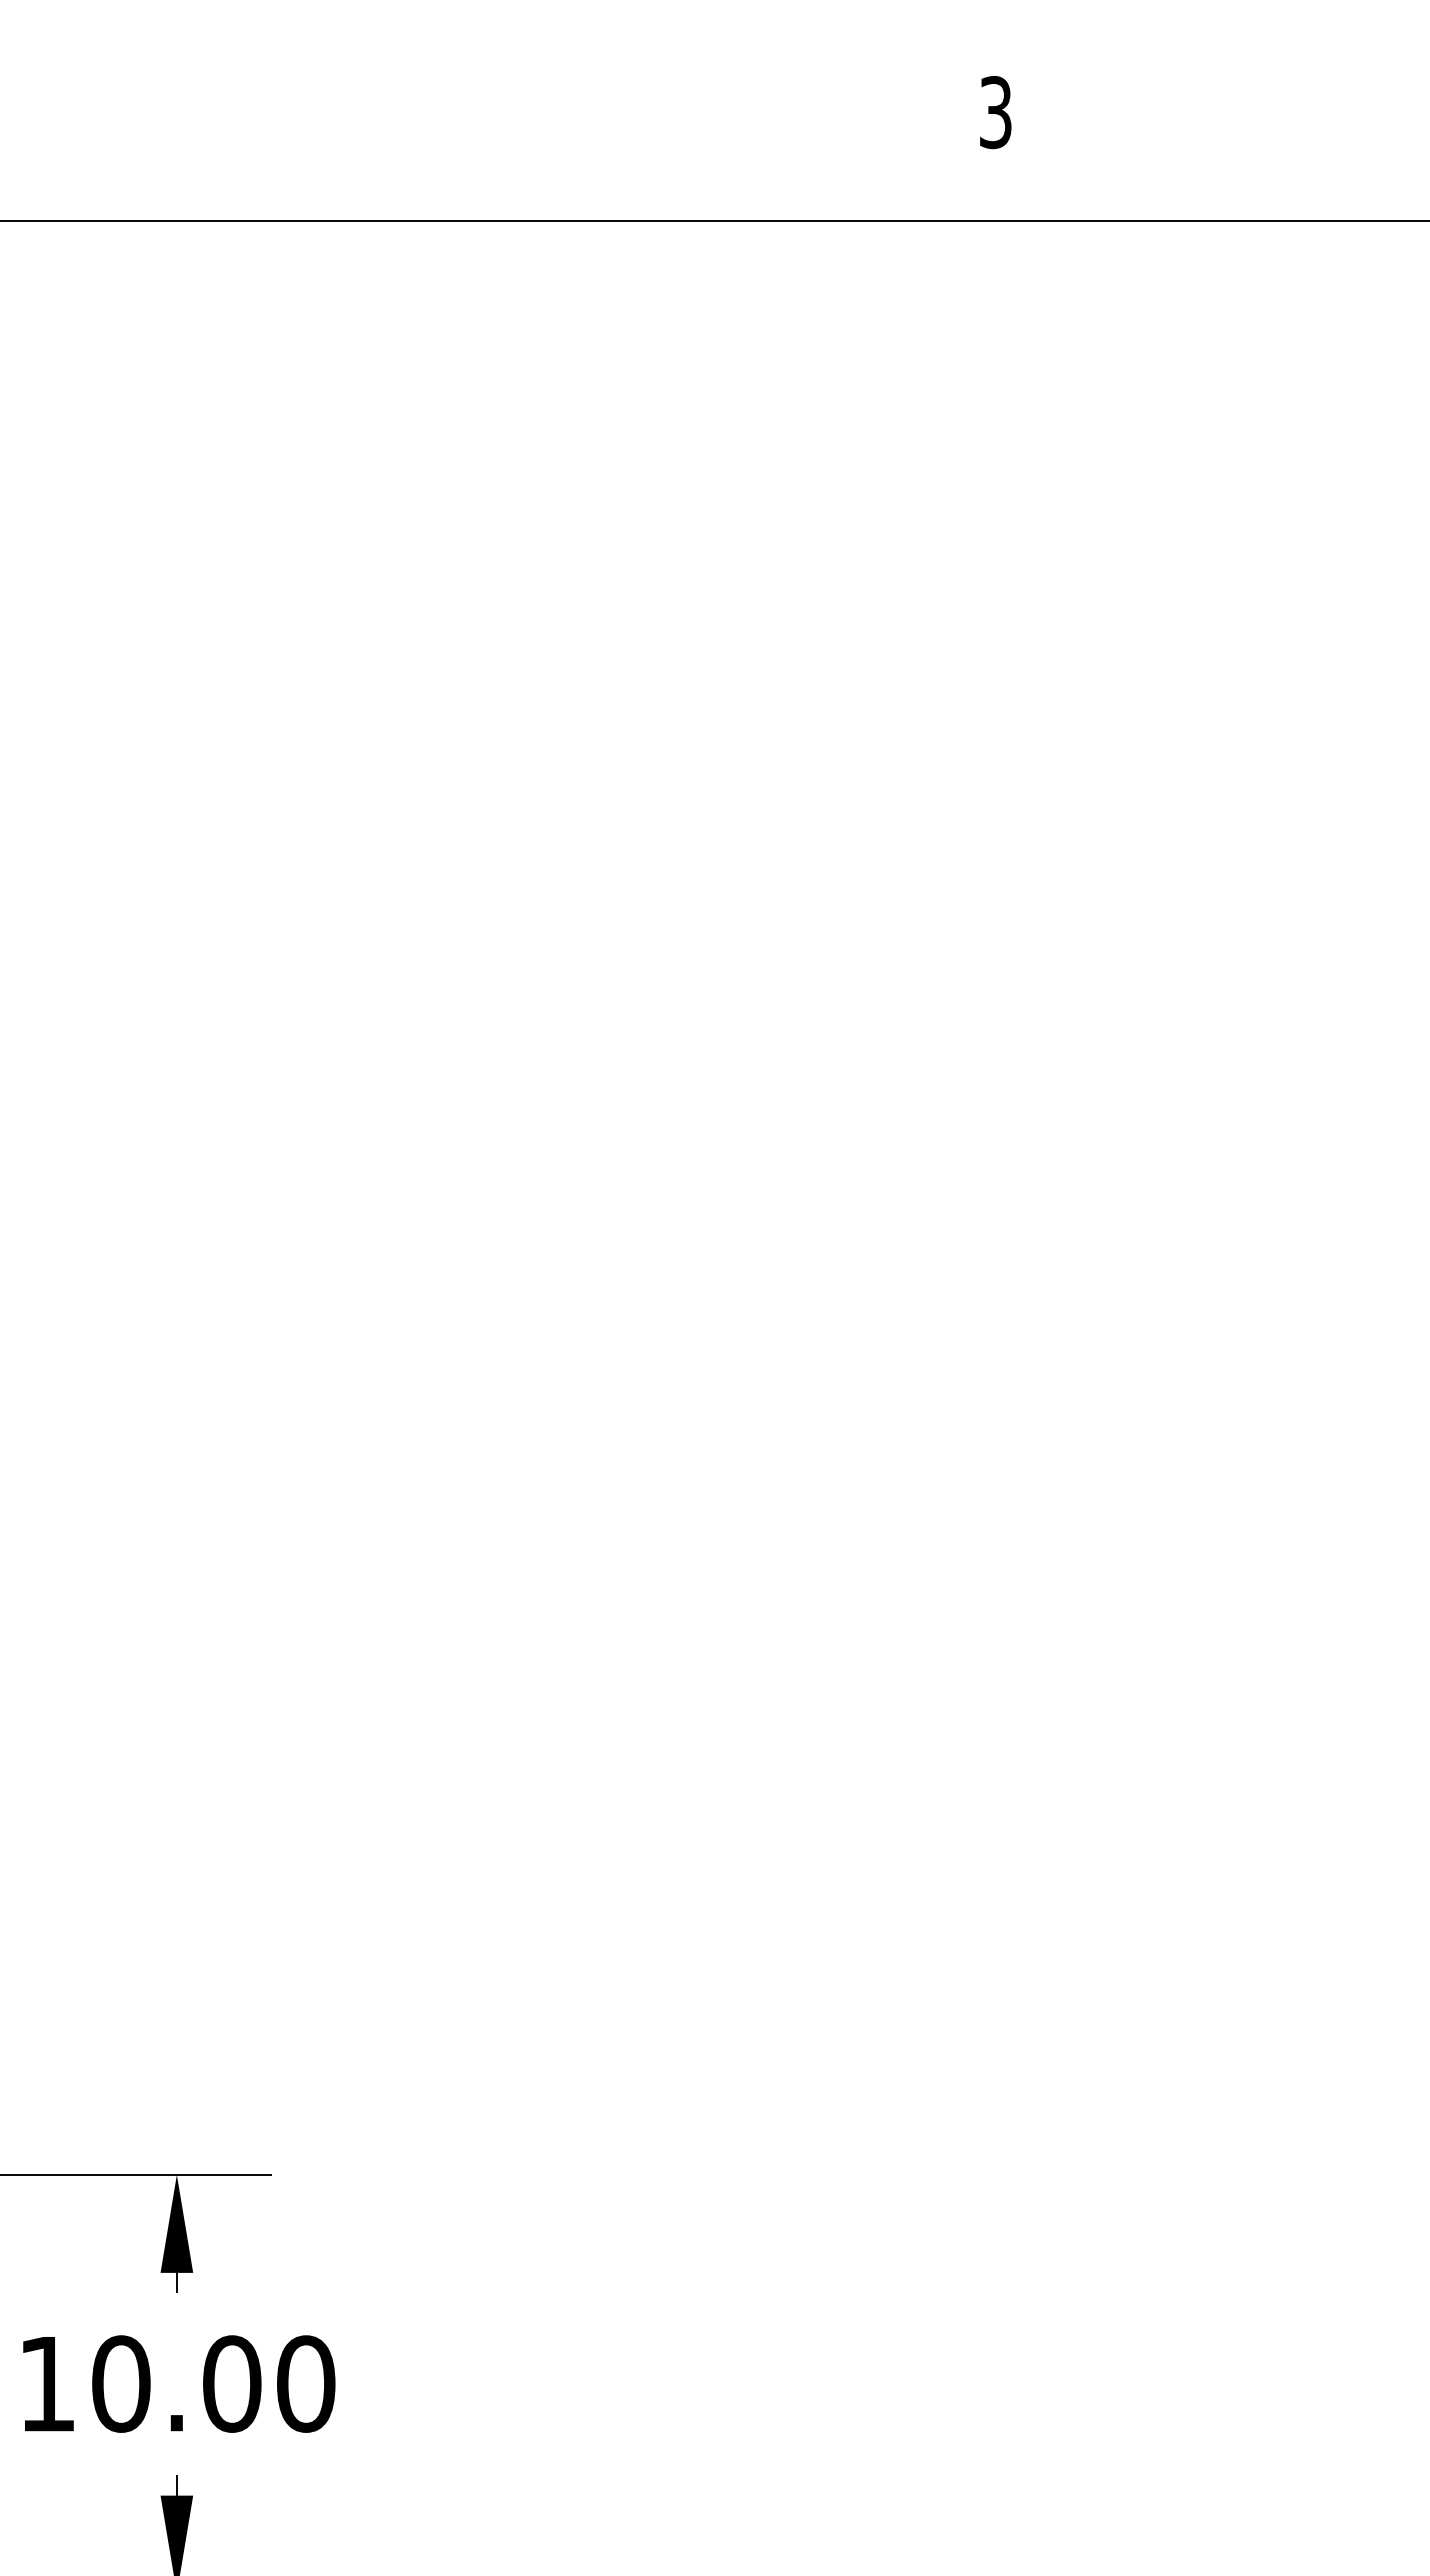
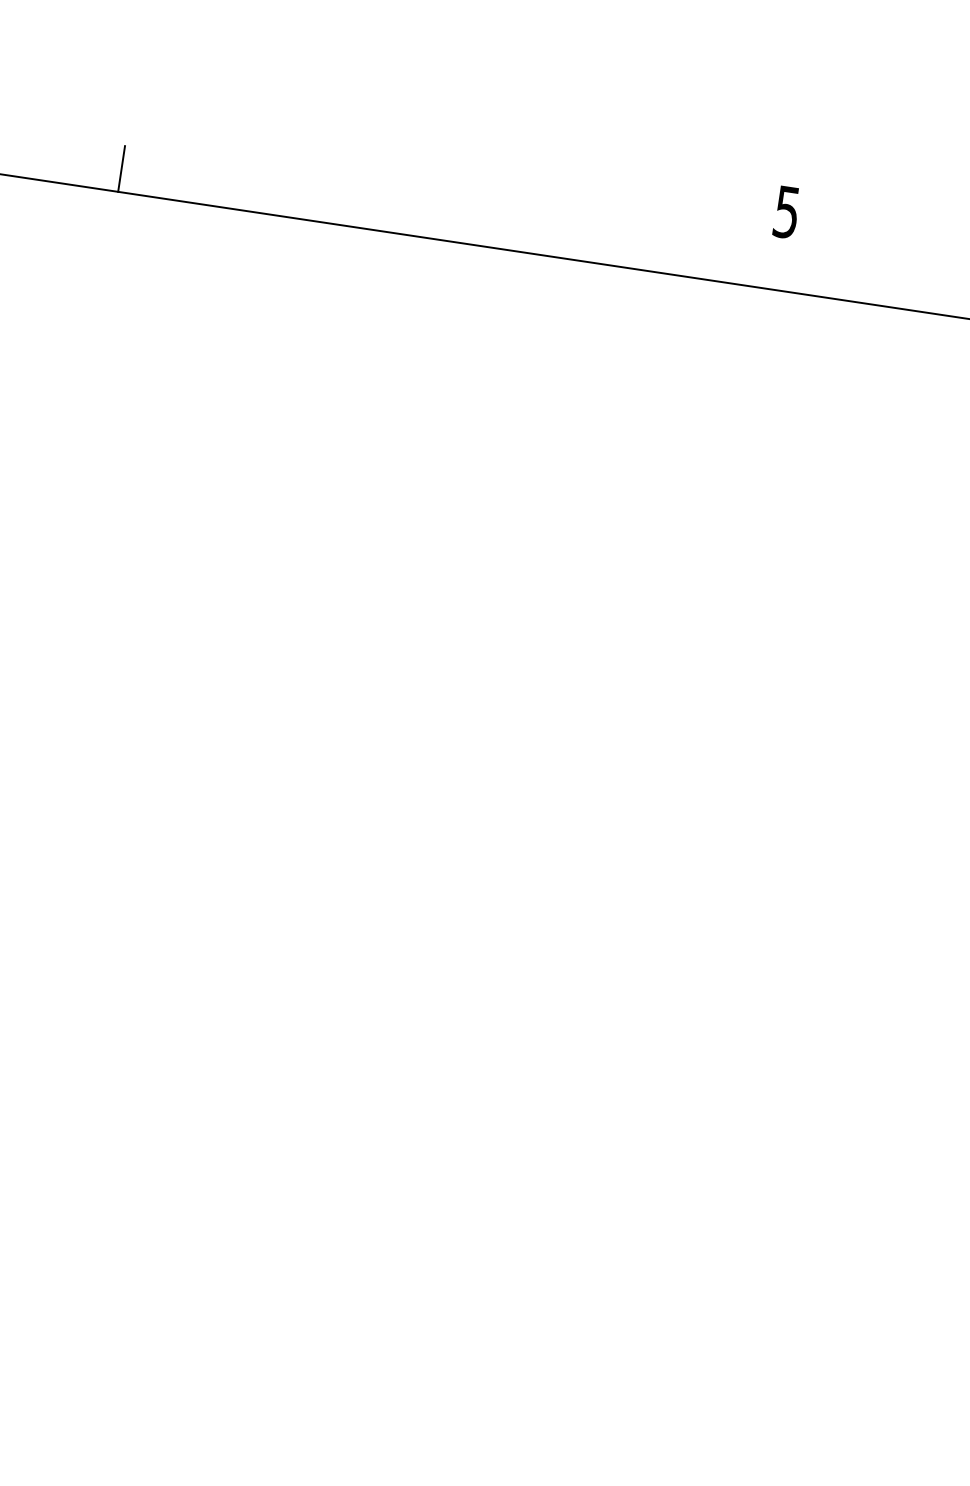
text: (995, 112) -> (786, 212), 3 -> 5
line: (77, 189) -> (121, 169), added

